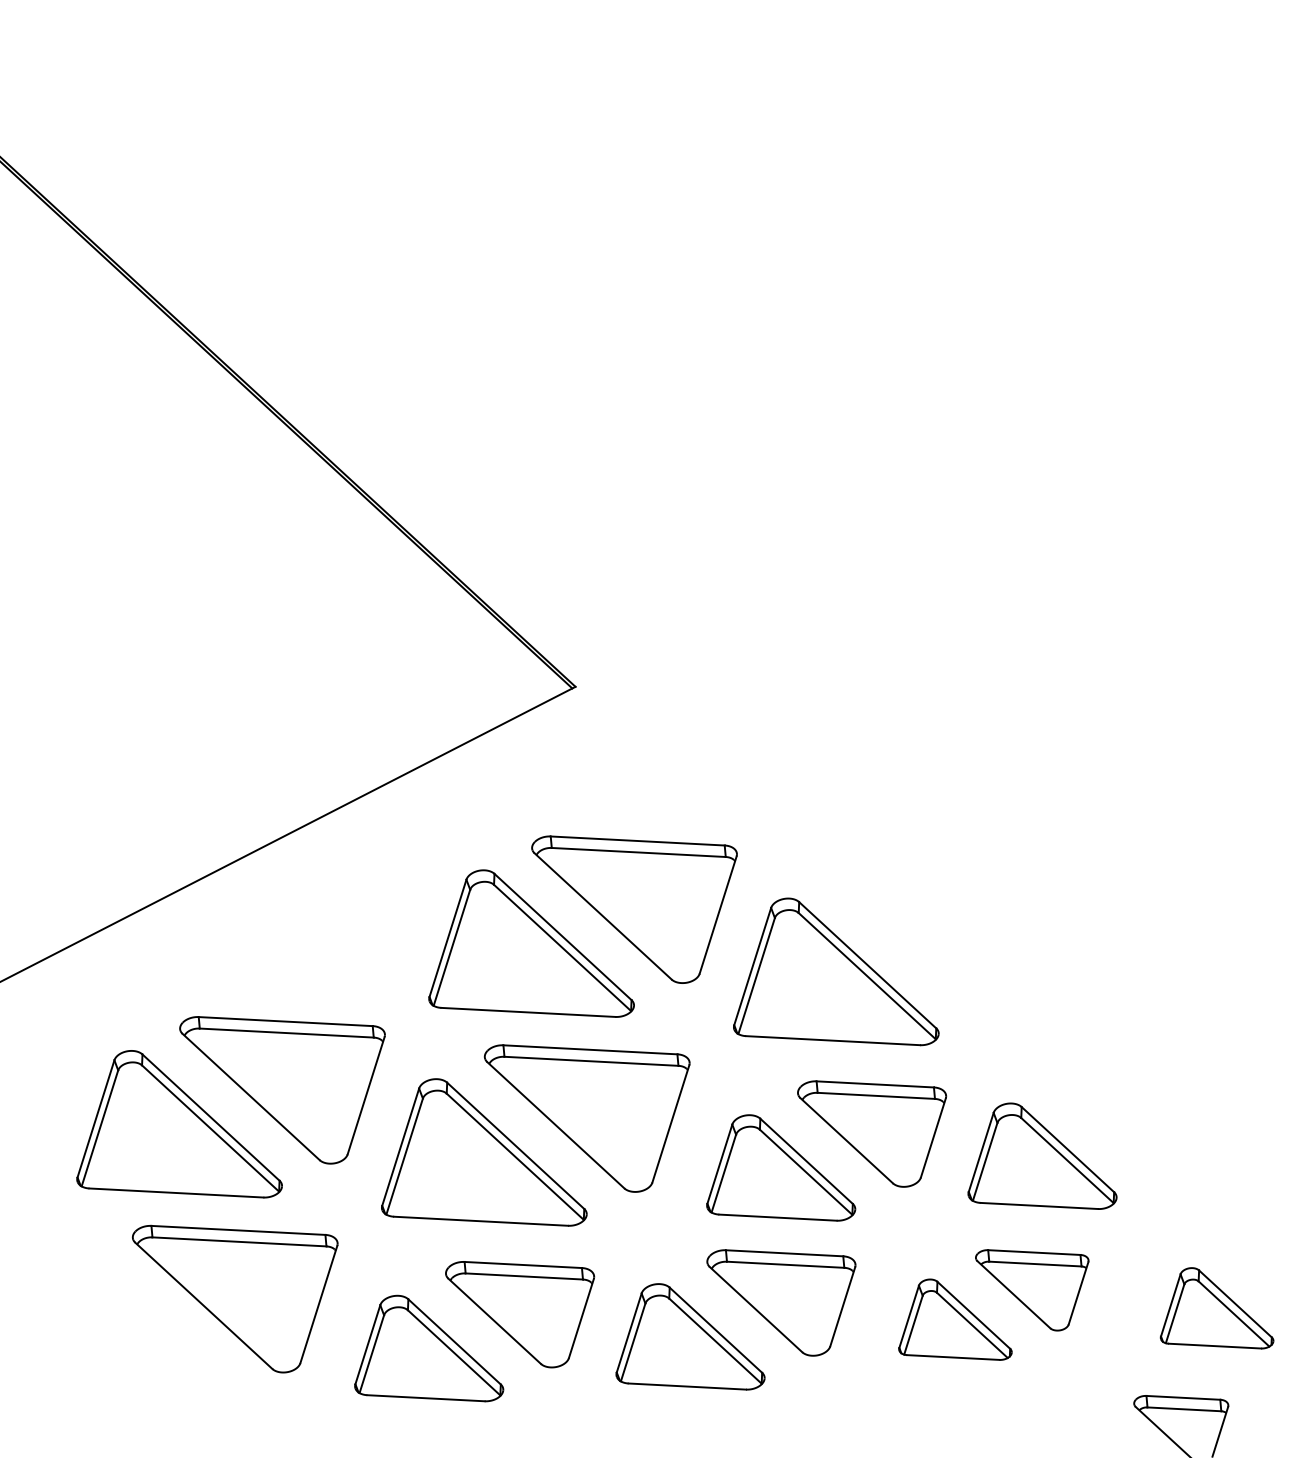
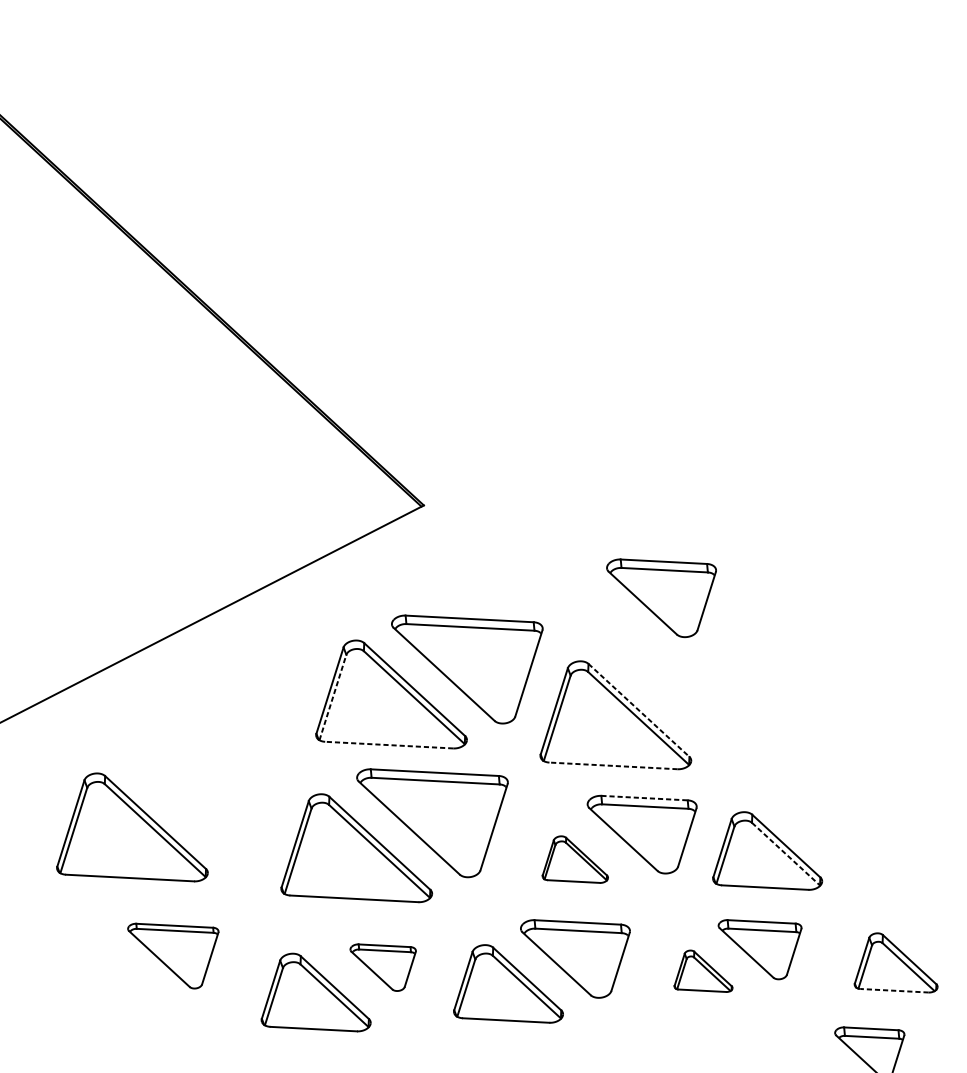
part: (898, 812) -> (661, 597), added
line: (451, 947) -> (332, 697), solid -> dashed
line: (868, 965) -> (639, 710), solid -> dashed
line: (527, 1012) -> (388, 745), solid -> dashed
line: (832, 1040) -> (613, 765), solid -> dashed
line: (875, 1084) -> (644, 798), solid -> dashed
part: (282, 1090) -> (208, 802), removed
line: (1067, 1160) -> (786, 854), solid -> dashed
part: (781, 1167) -> (575, 859), size x0.6
part: (234, 1298) -> (172, 955), size x0.6
part: (520, 1314) -> (383, 967), size x0.6
part: (955, 1319) -> (703, 971), size x0.7
line: (1214, 1346) -> (894, 991), solid -> dashed

